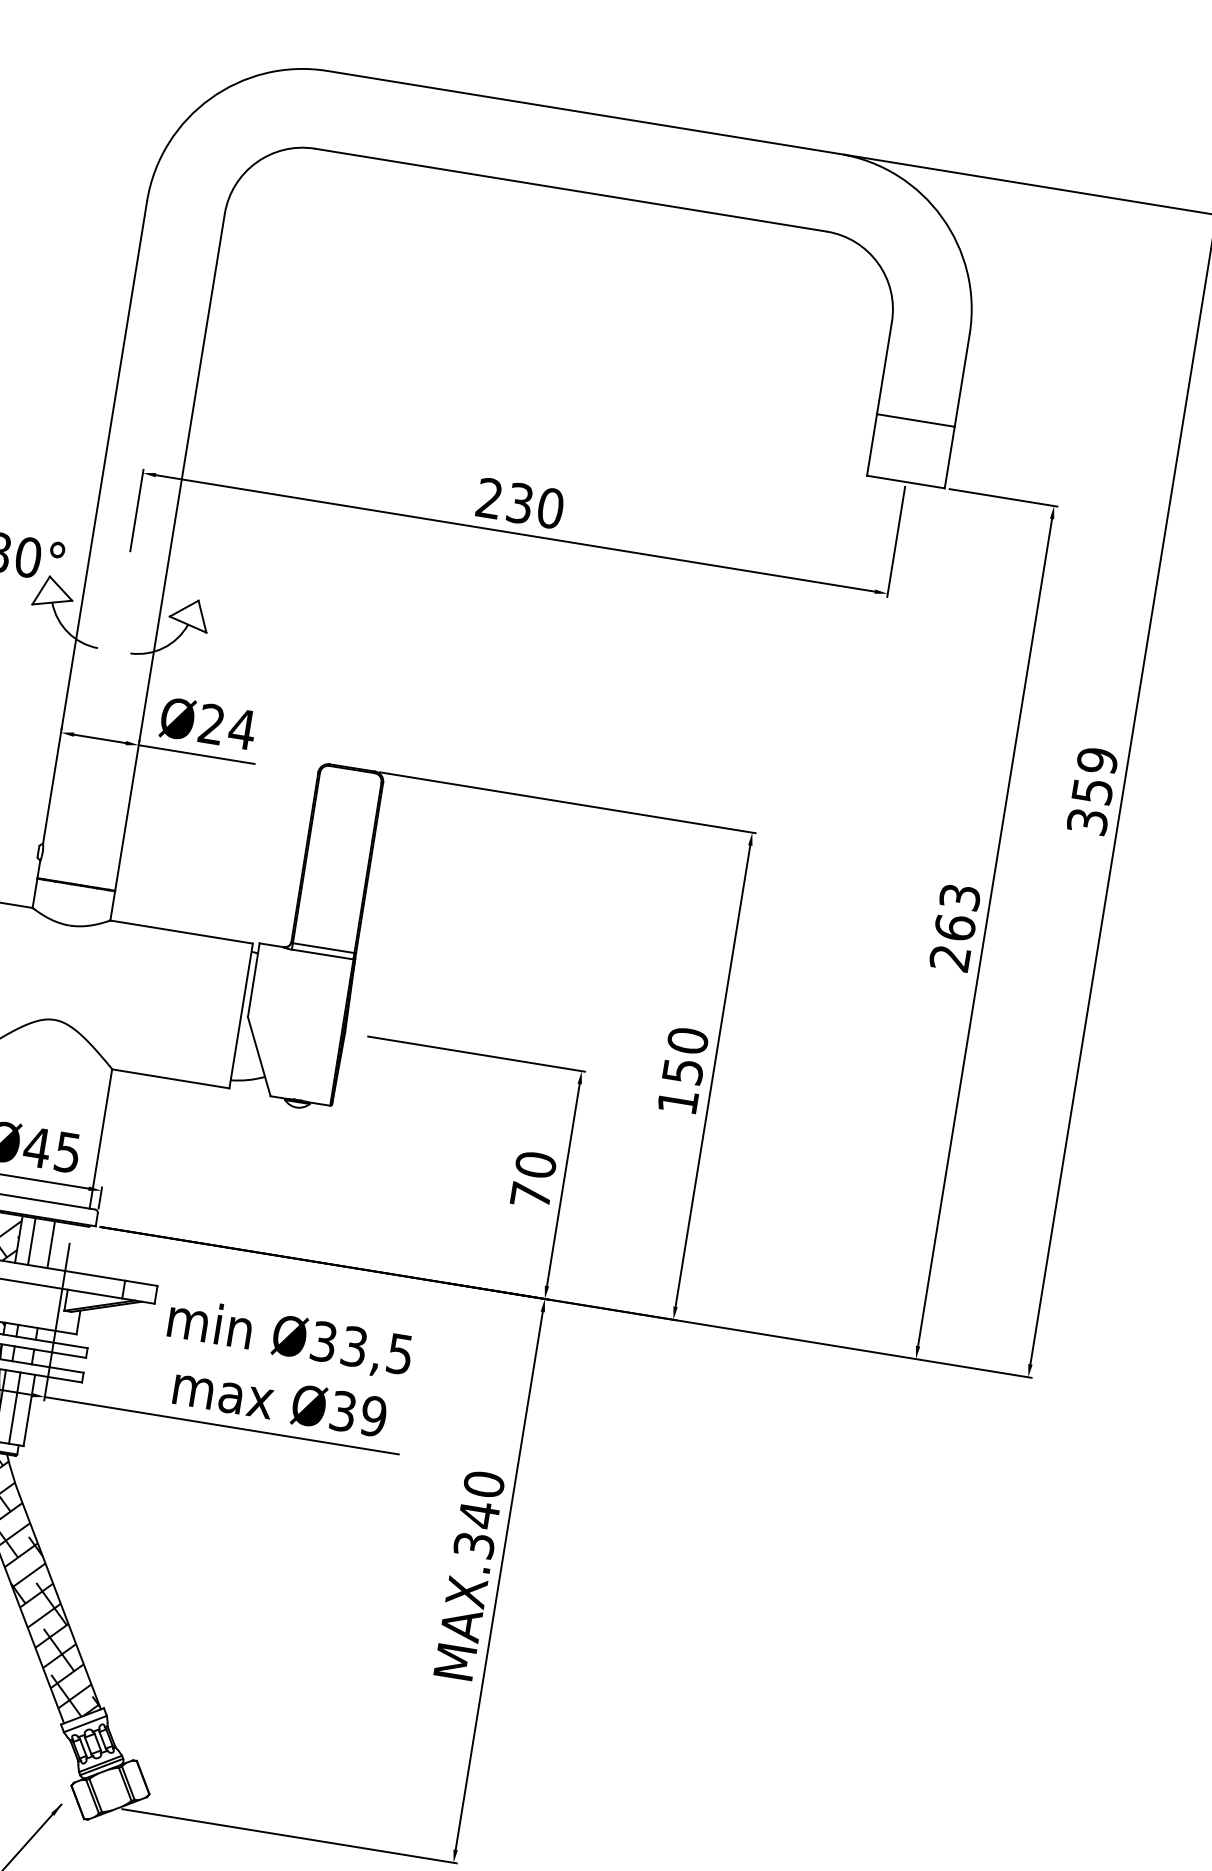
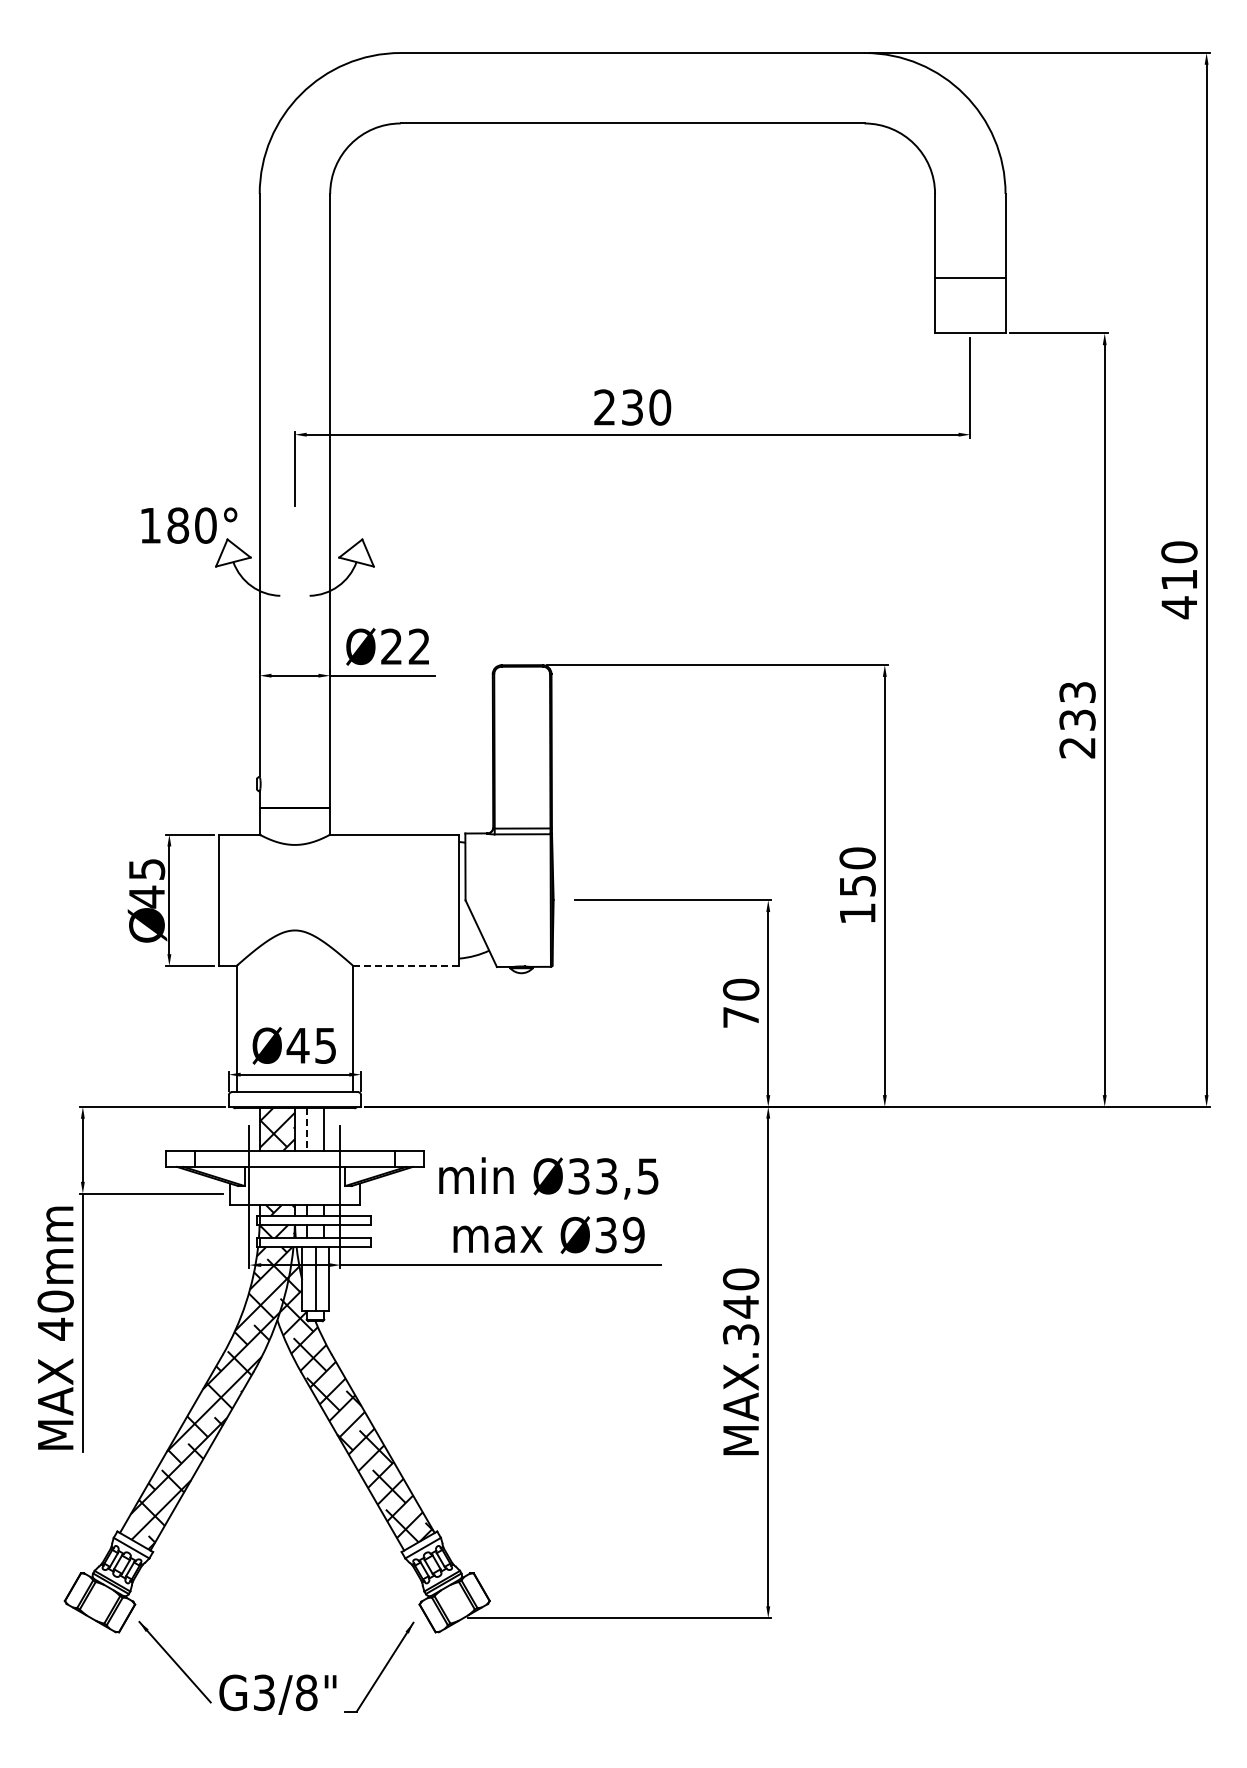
text: (241, 728) -> (418, 646), Ø24 -> Ø22
text: (1092, 791) -> (1179, 580), 359 -> 410
text: (955, 926) -> (1077, 719), 263 -> 233
line: (171, 1078) -> (406, 965), solid -> dashed
line: (31, 1242) -> (306, 1130), solid -> dashed

